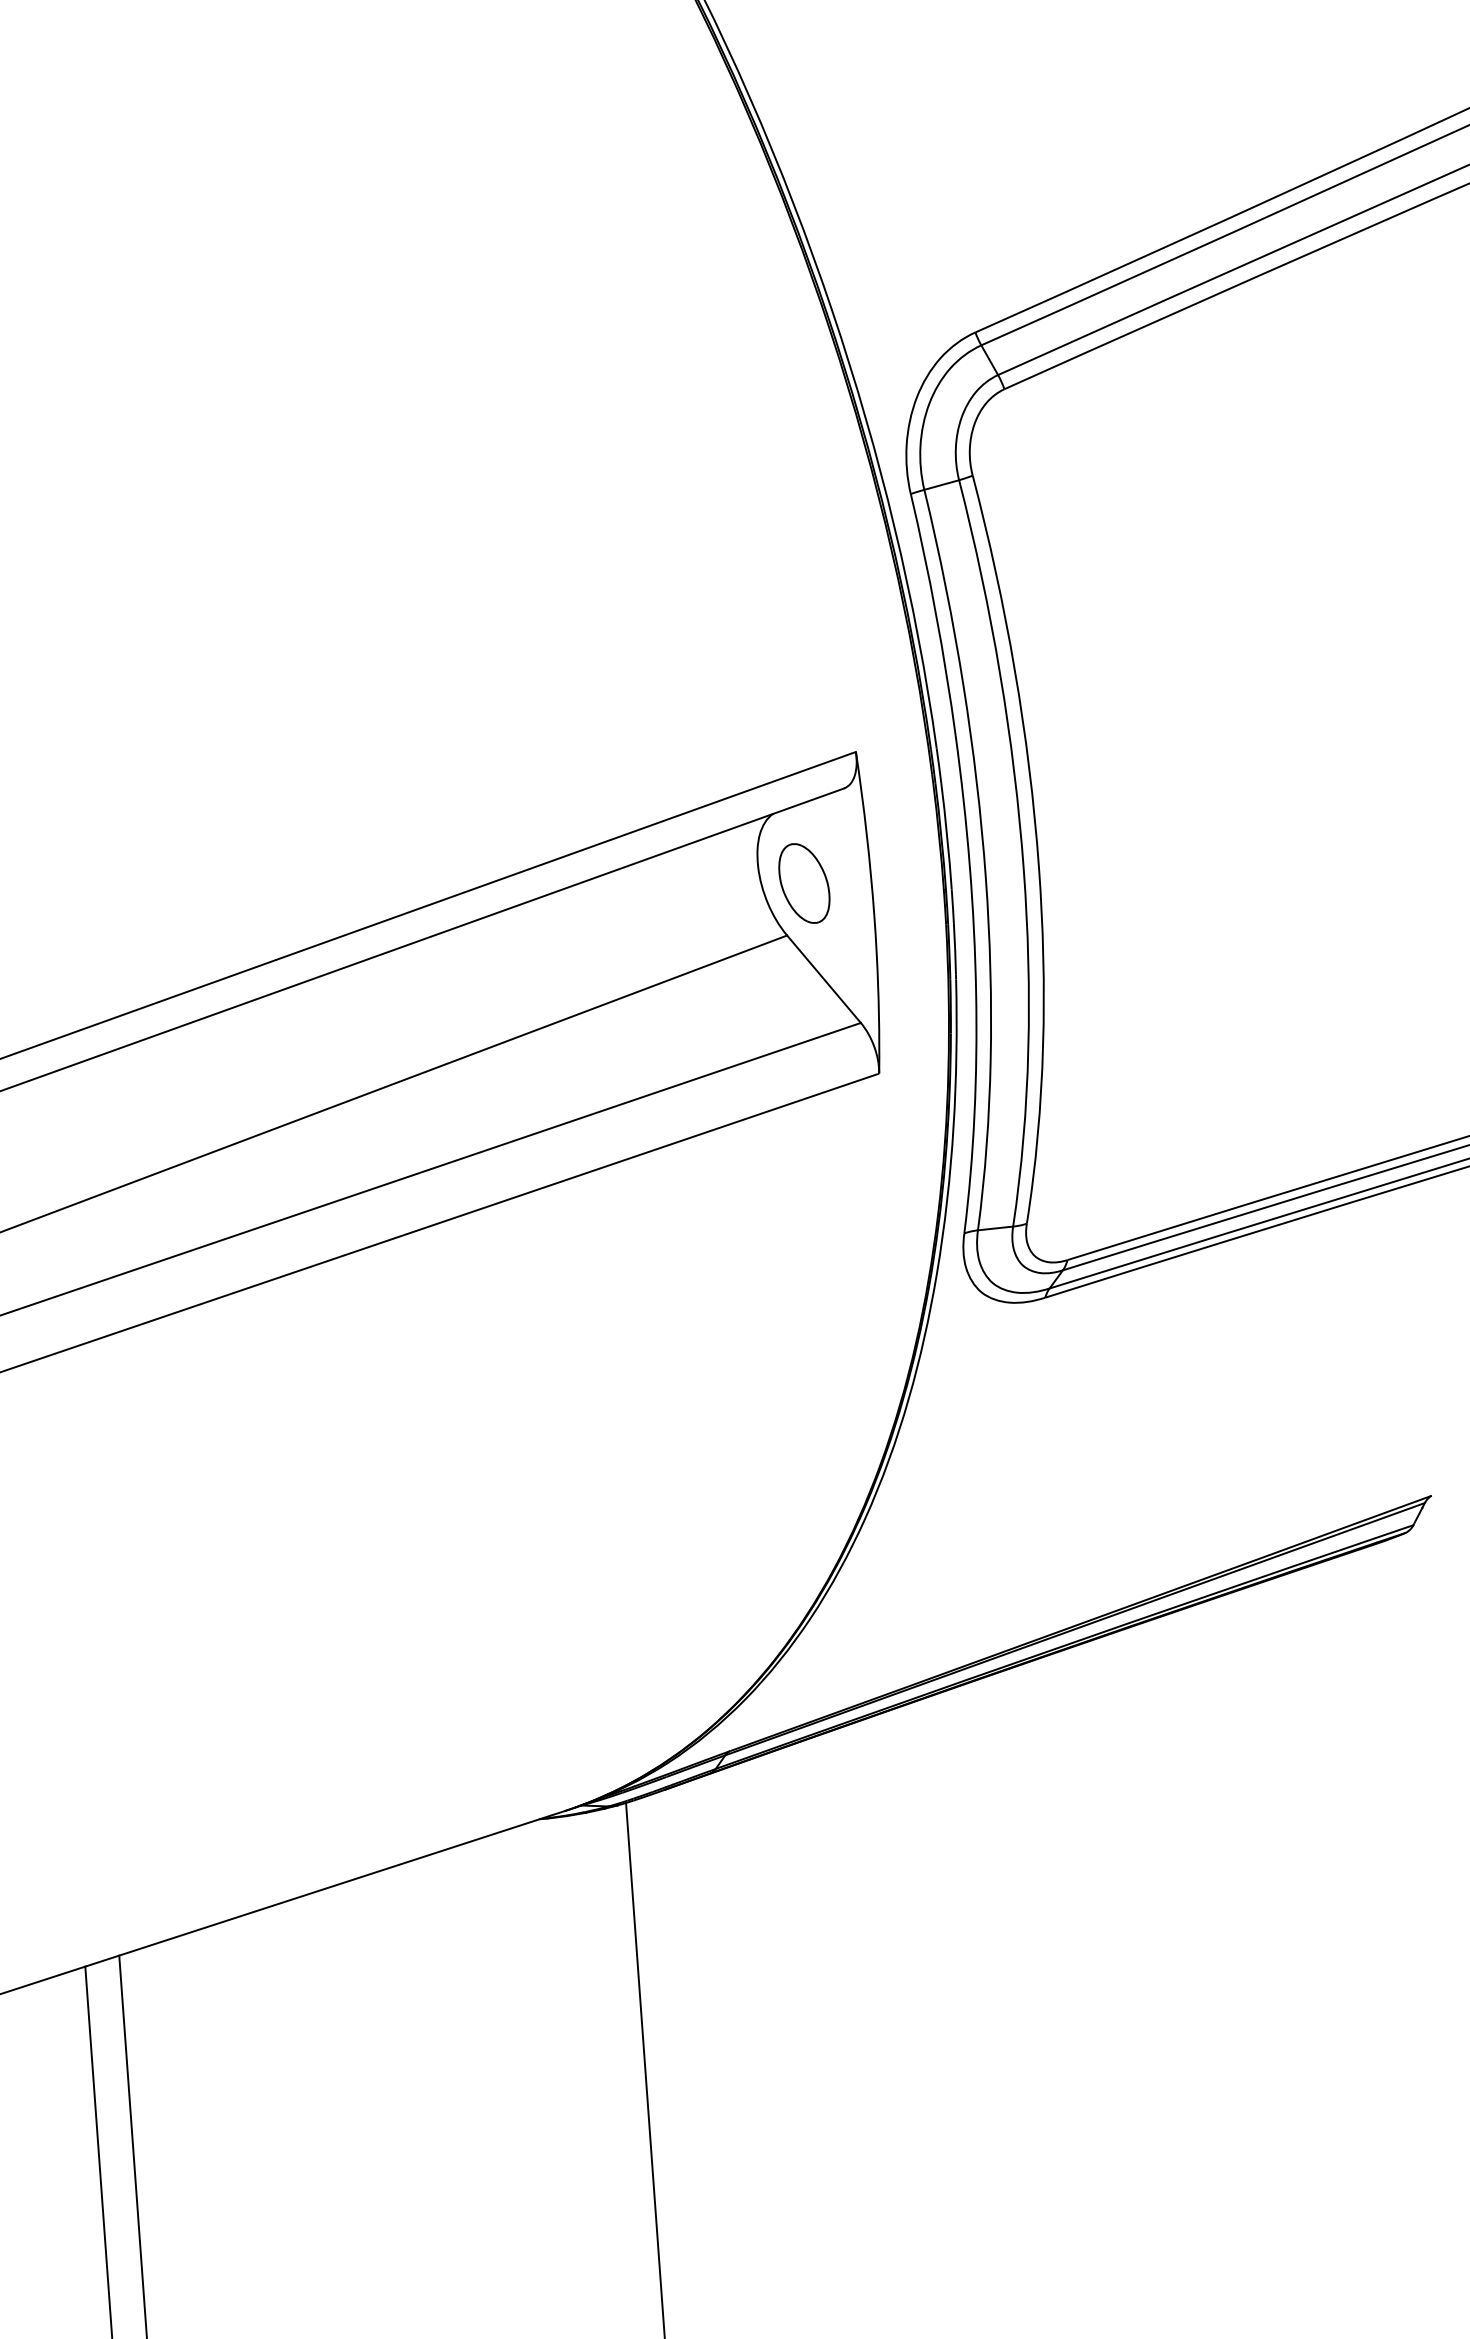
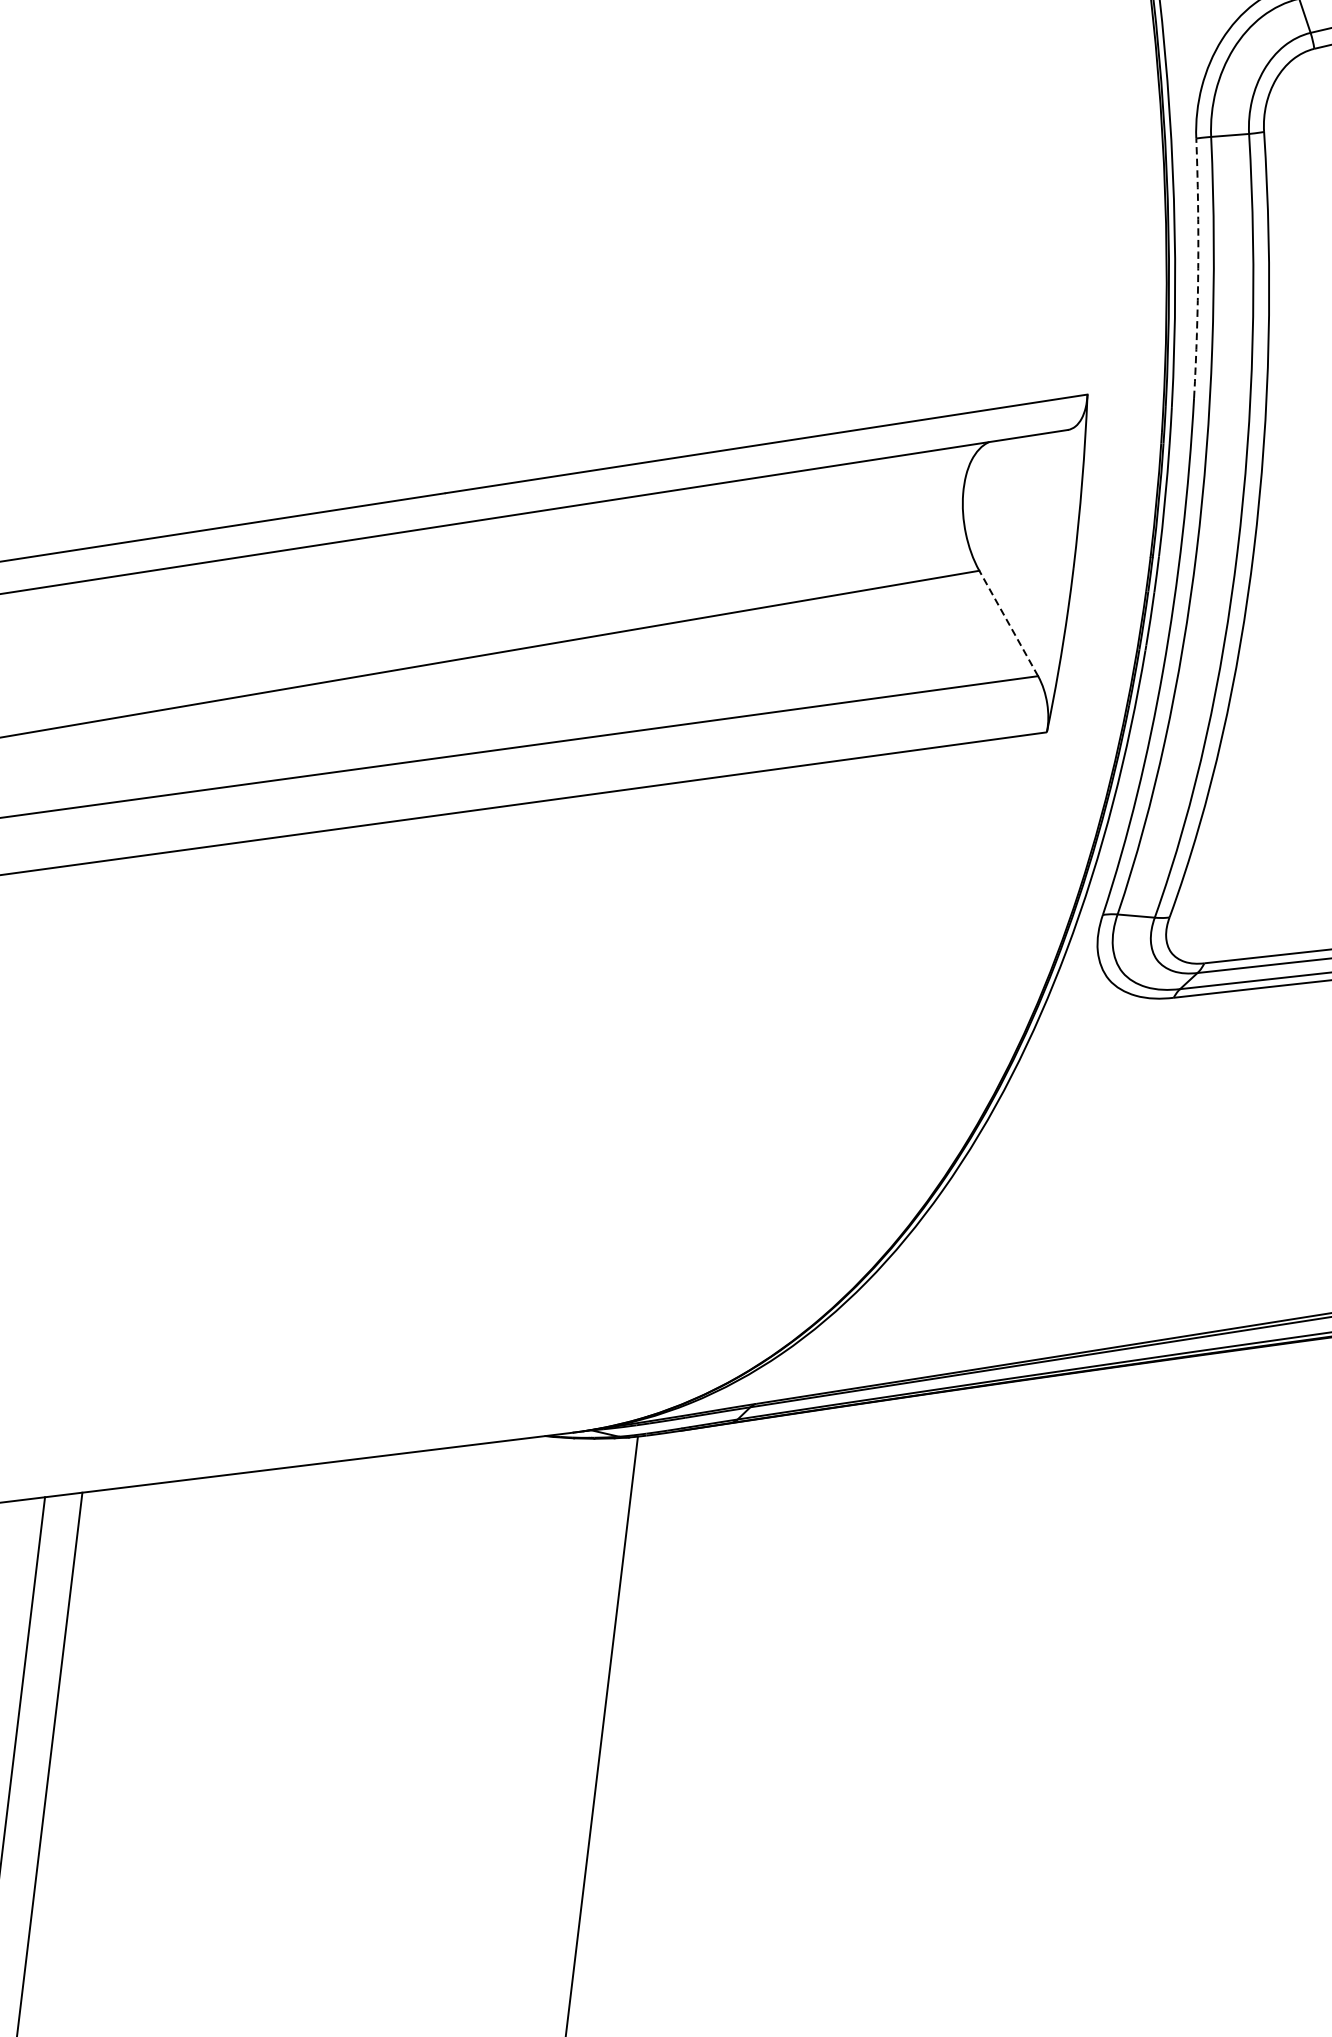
arc: (936, 614) -> (1198, 268), solid -> dashed
part: (804, 883) -> (1007, 520), removed
line: (823, 978) -> (1008, 622), solid -> dashed

